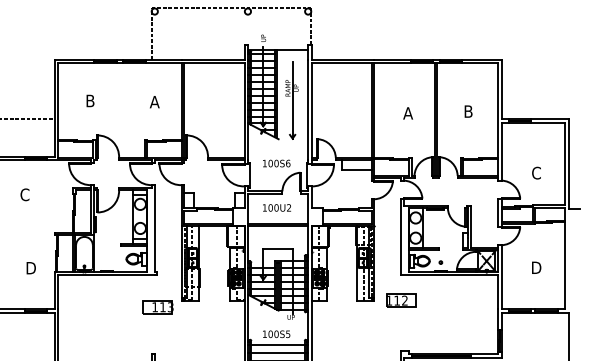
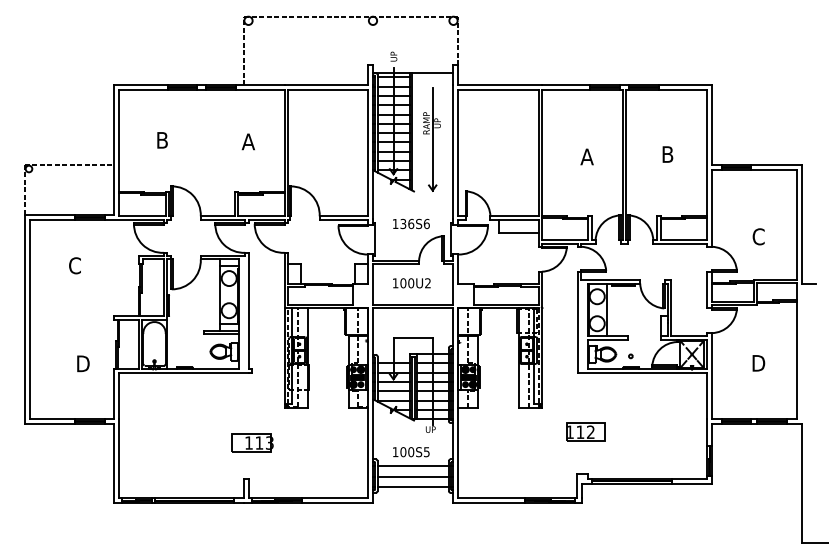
text: (273, 163) -> (407, 223), 100S6 -> 136S6
part: (400, 300) -> (585, 431), moved
part: (157, 306) -> (252, 442), moved

